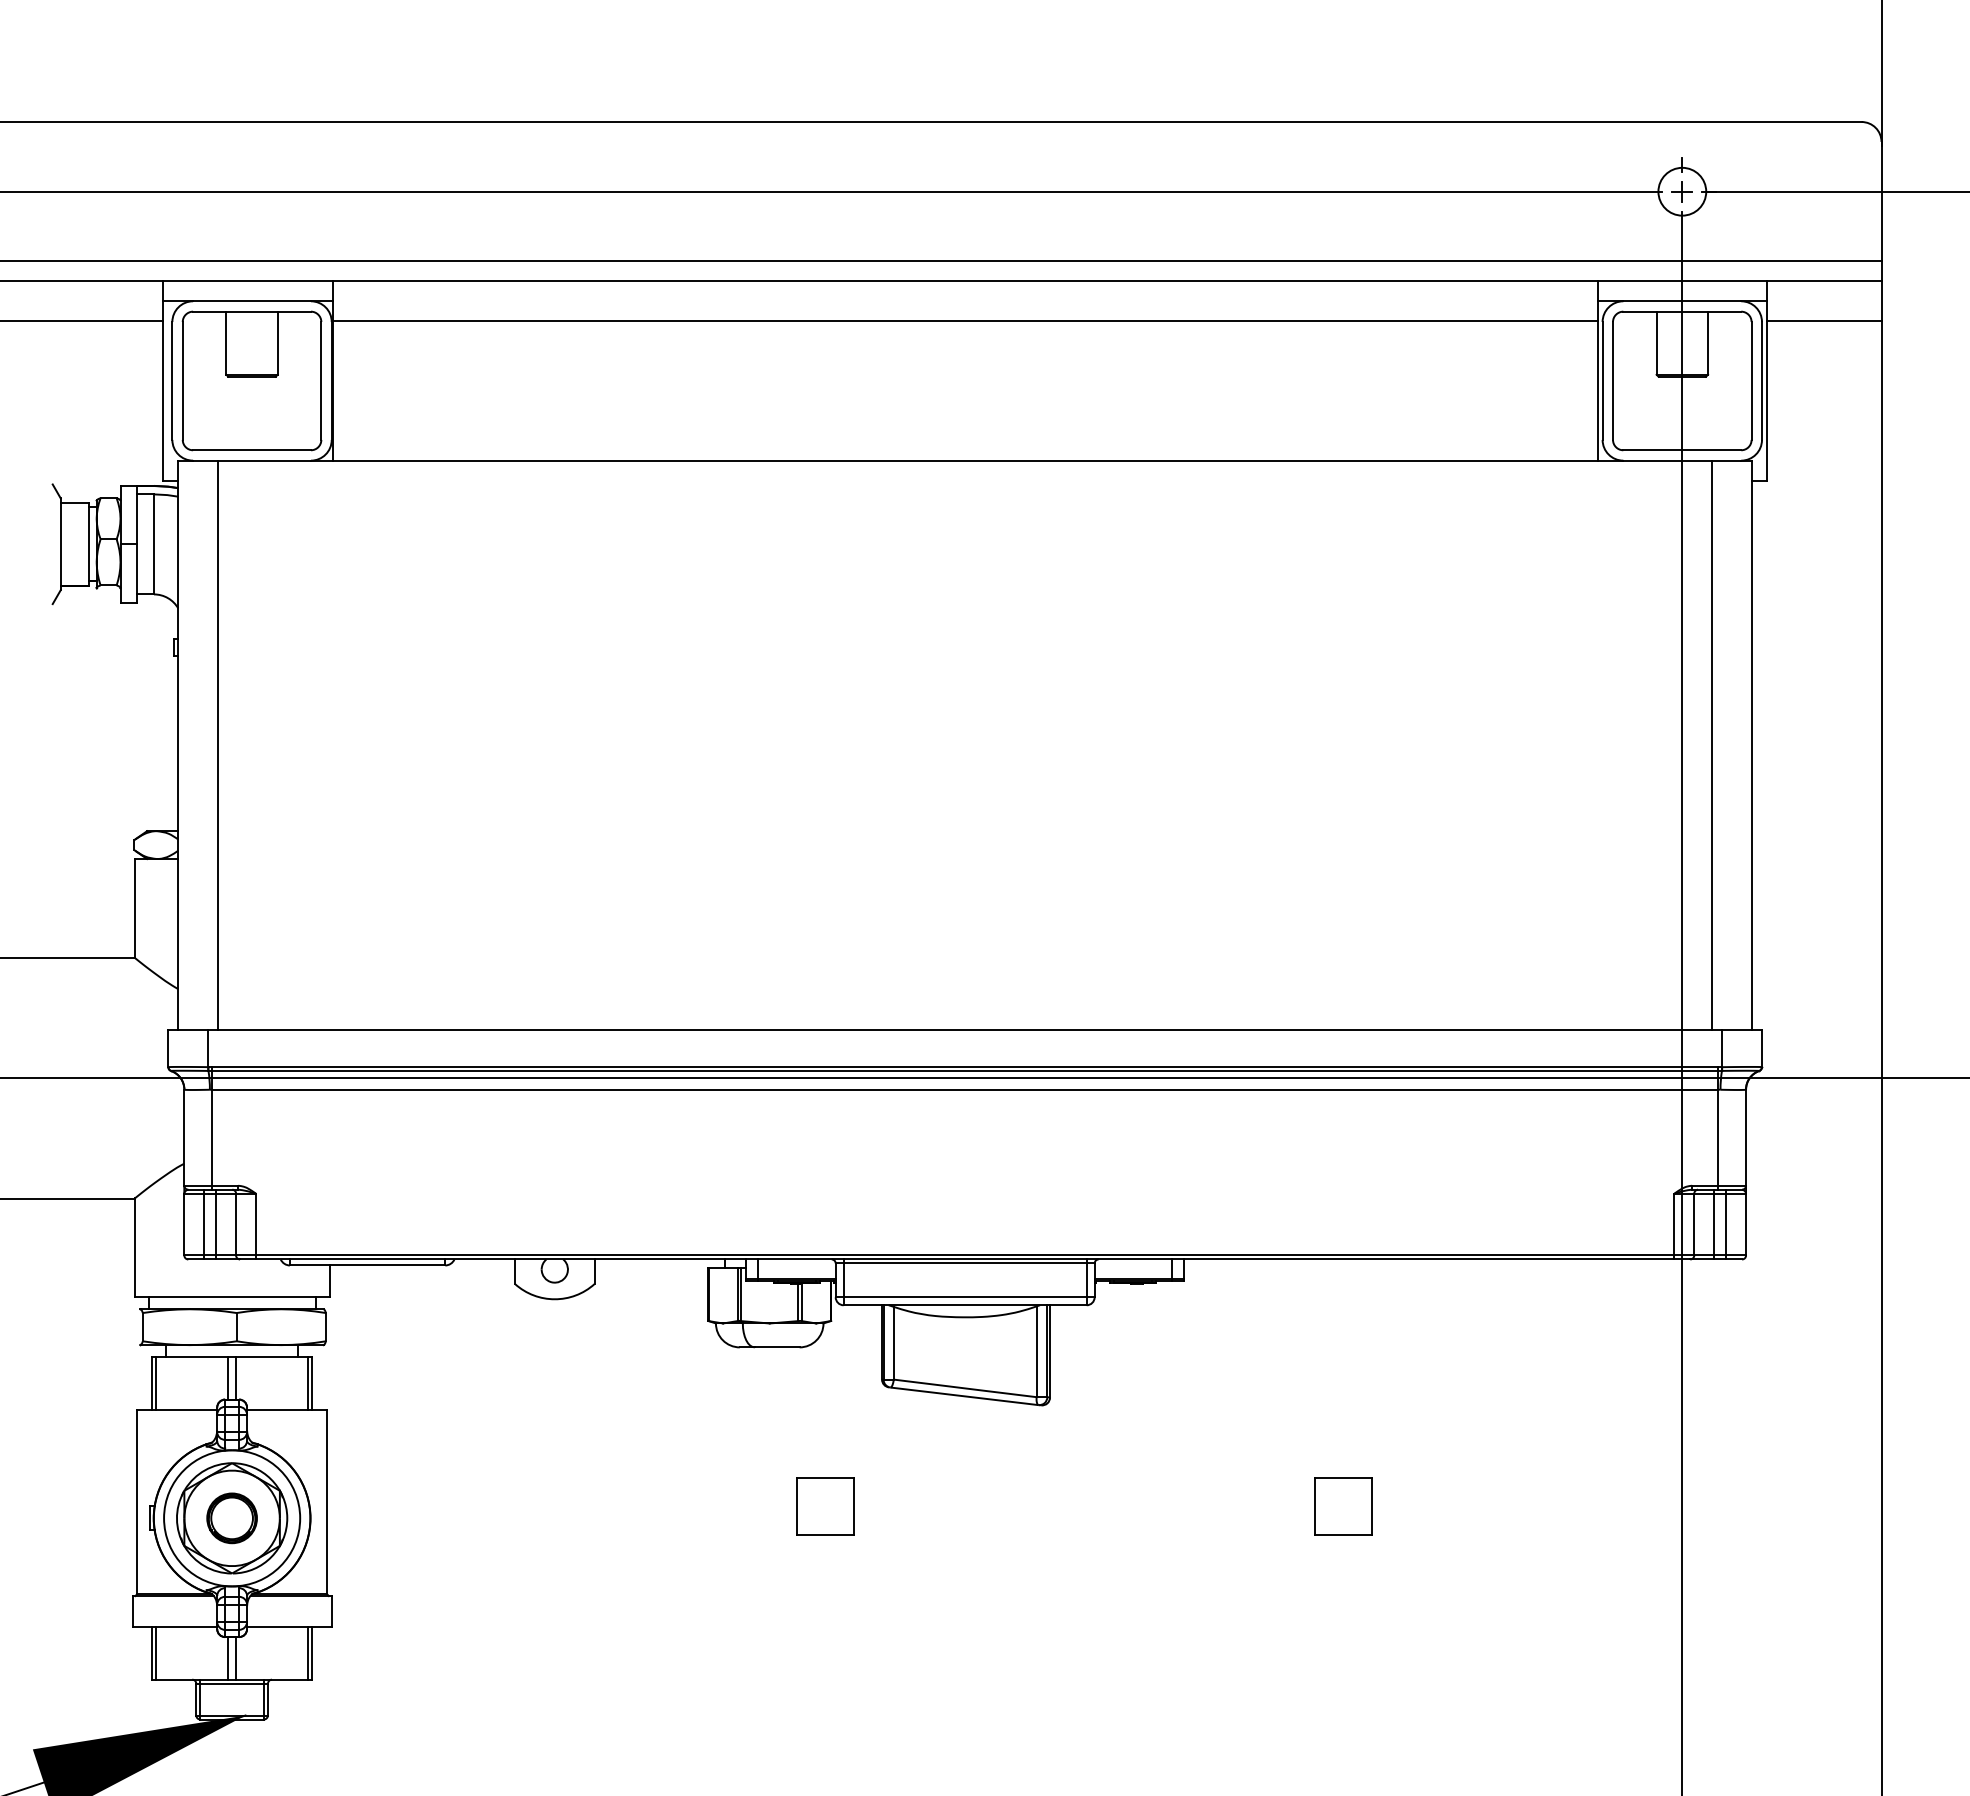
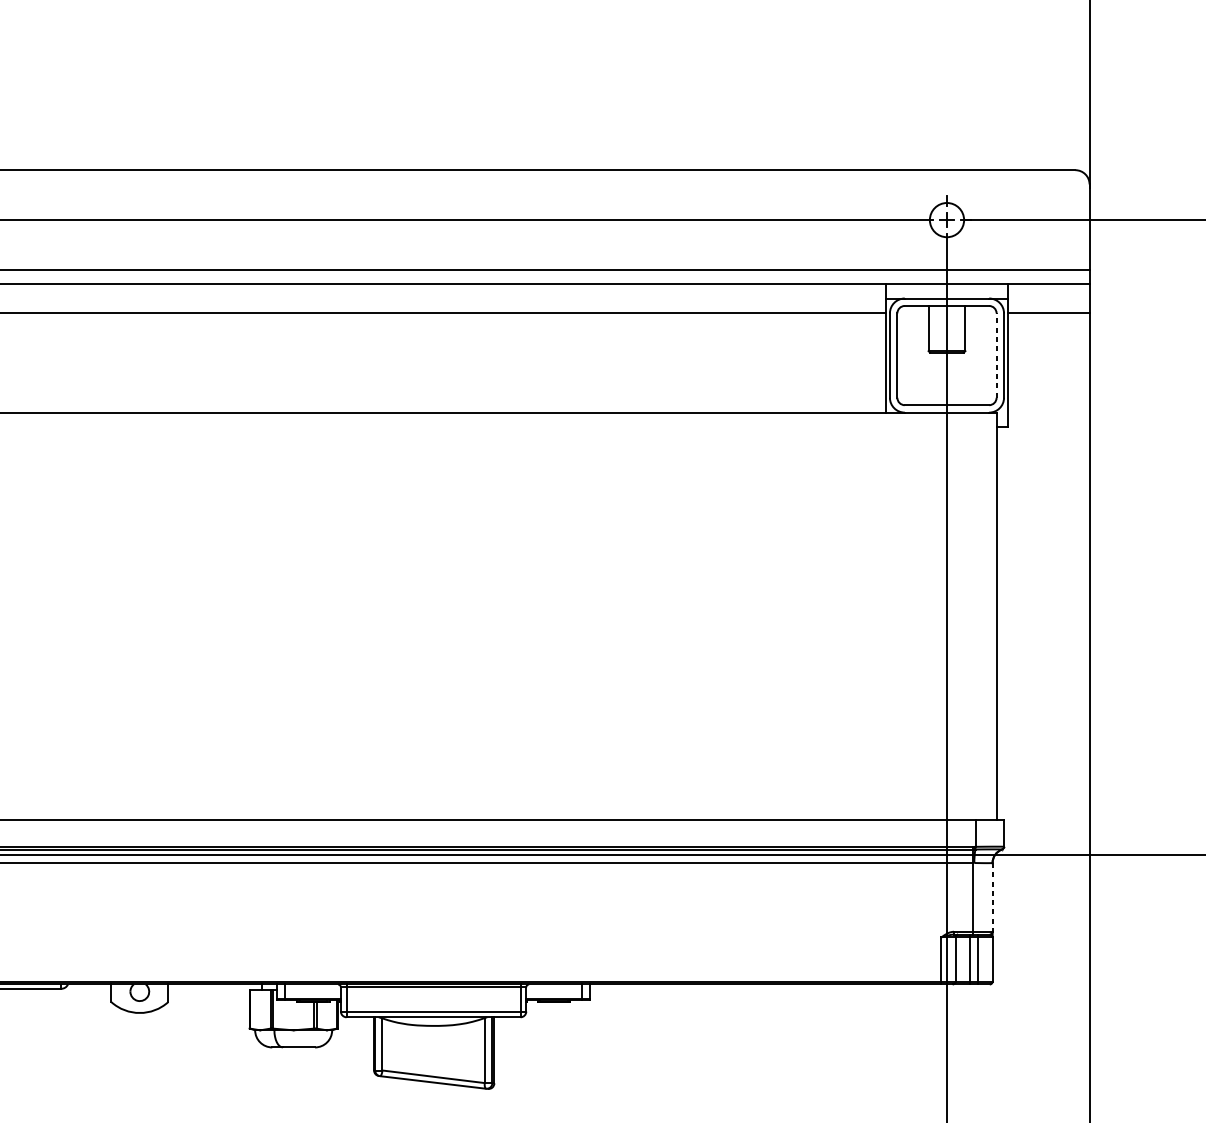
line: (1751, 380) -> (996, 355), solid -> dashed
line: (1712, 745) -> (968, 616), removed
line: (1746, 1138) -> (992, 897), solid -> dashed

